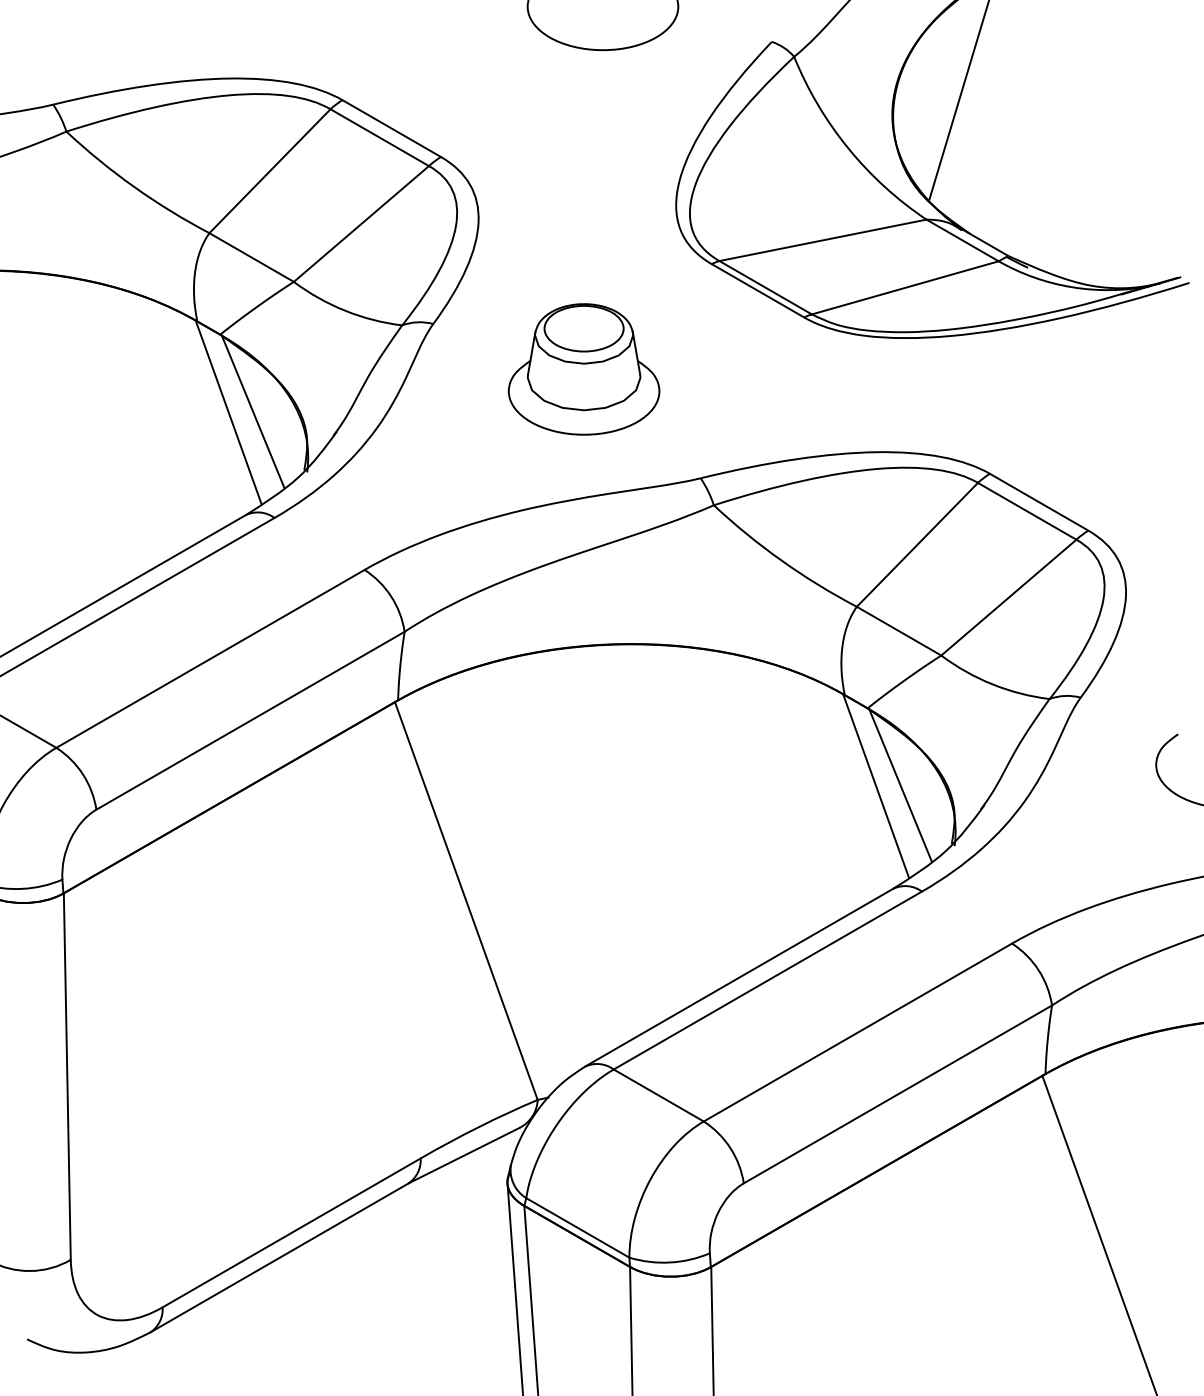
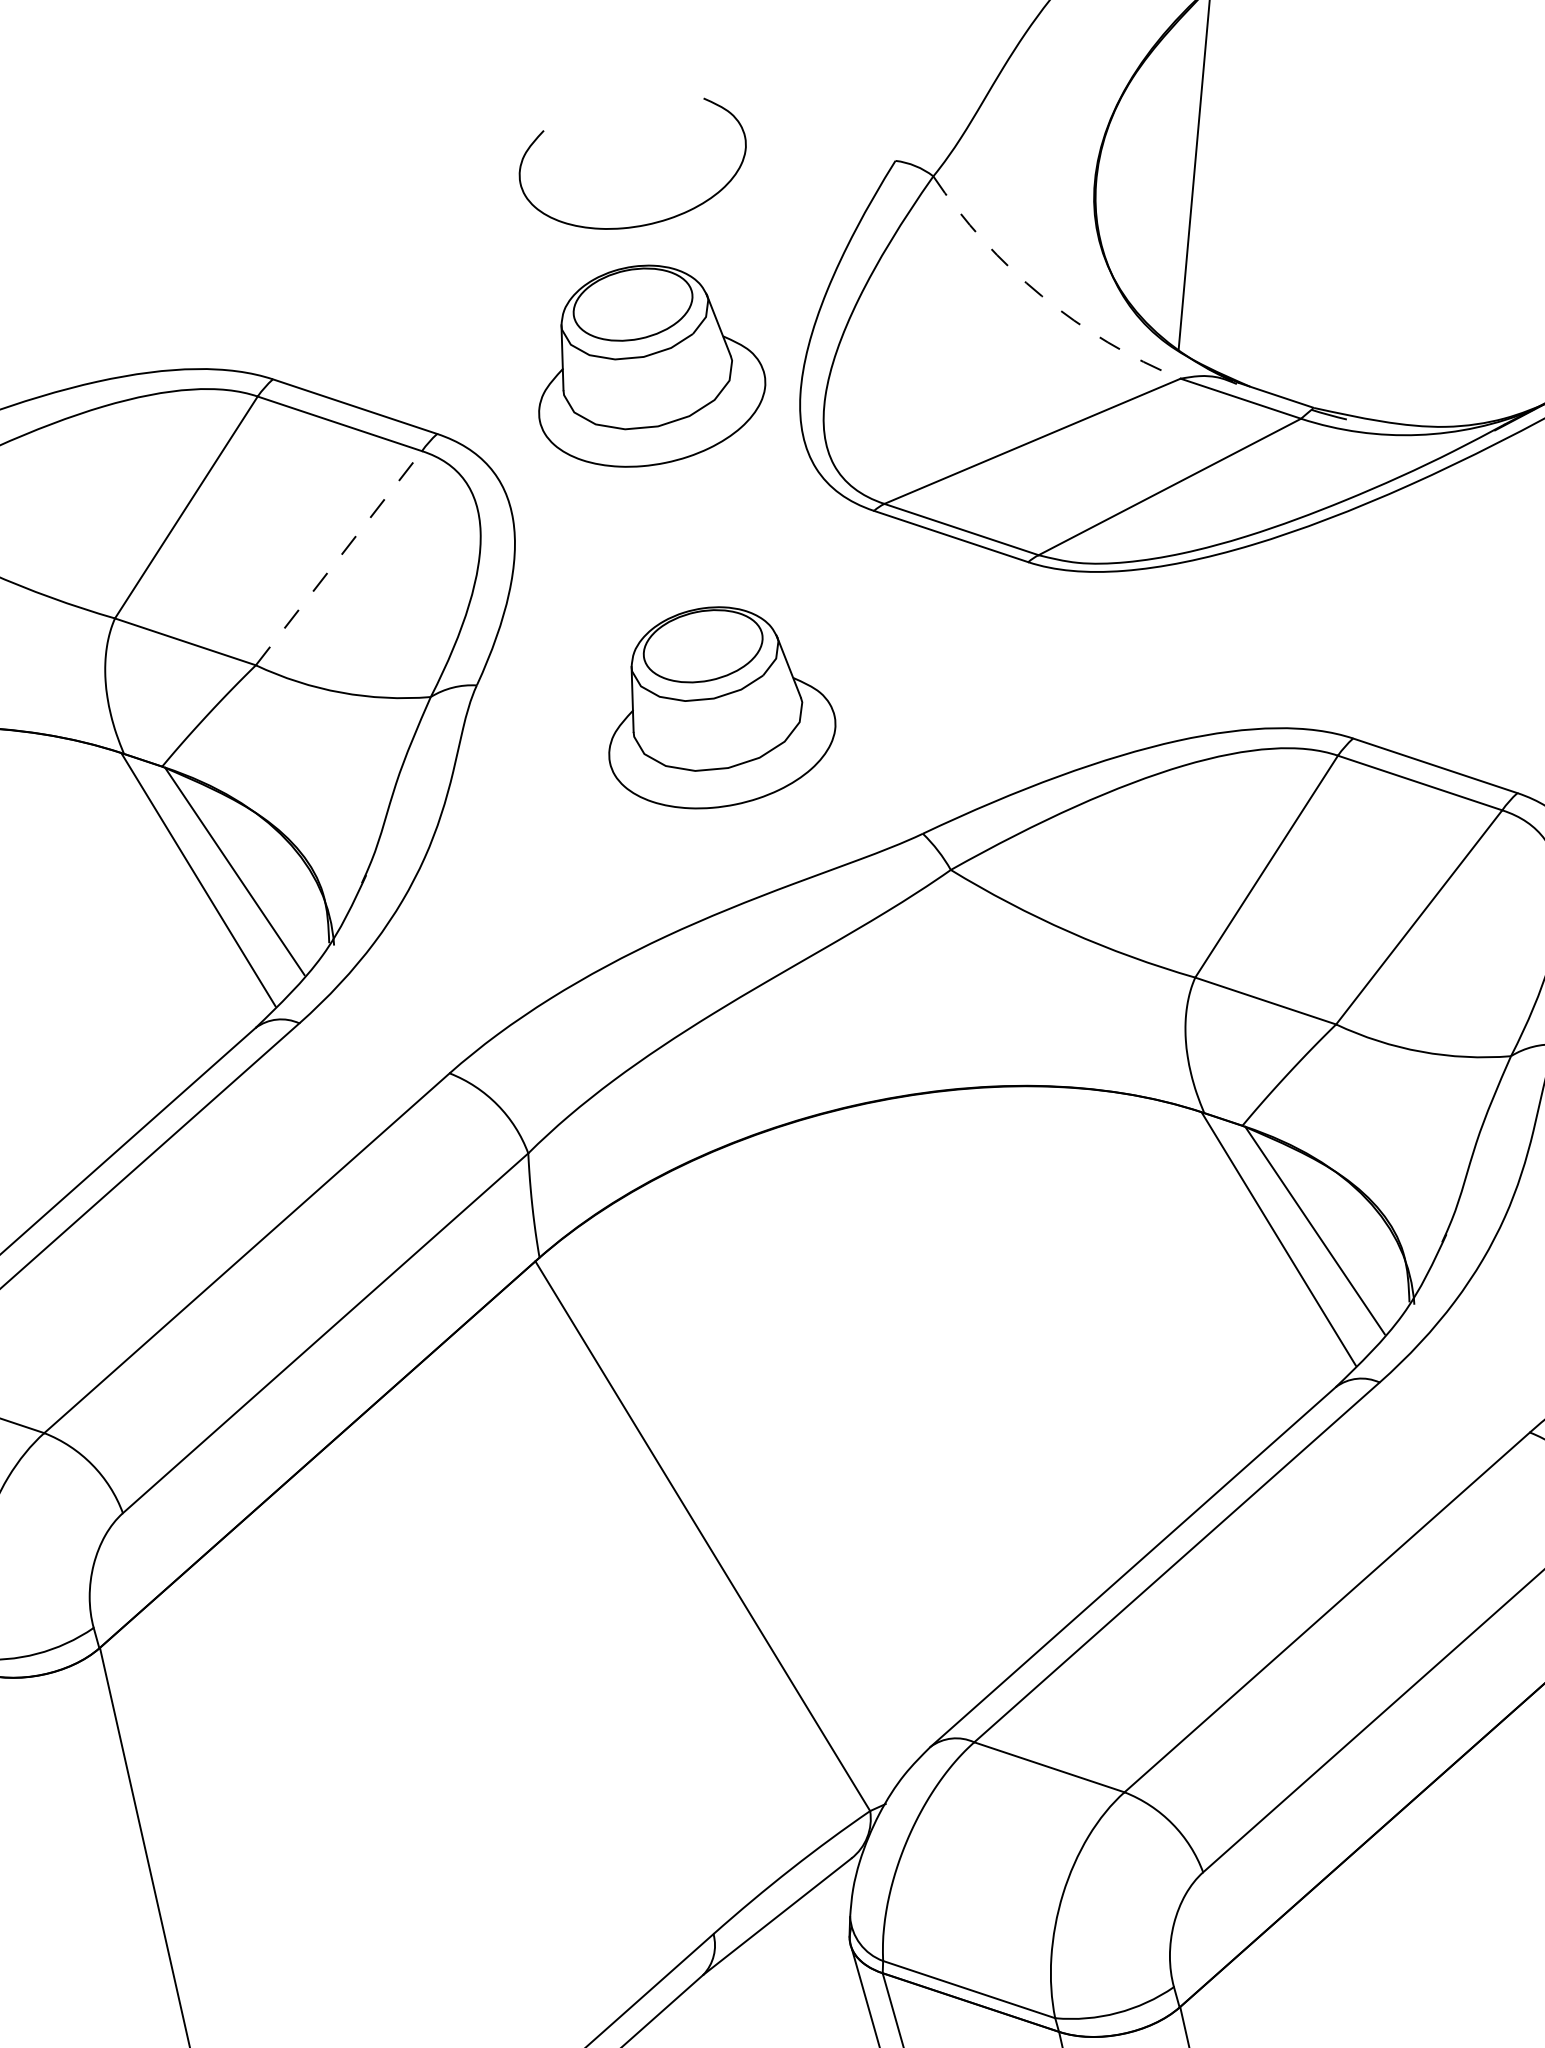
part: (583, 140) -> (644, 365), added
arc: (848, 148) -> (1042, 296), solid -> dashed
line: (361, 223) -> (338, 557), solid -> dashed

